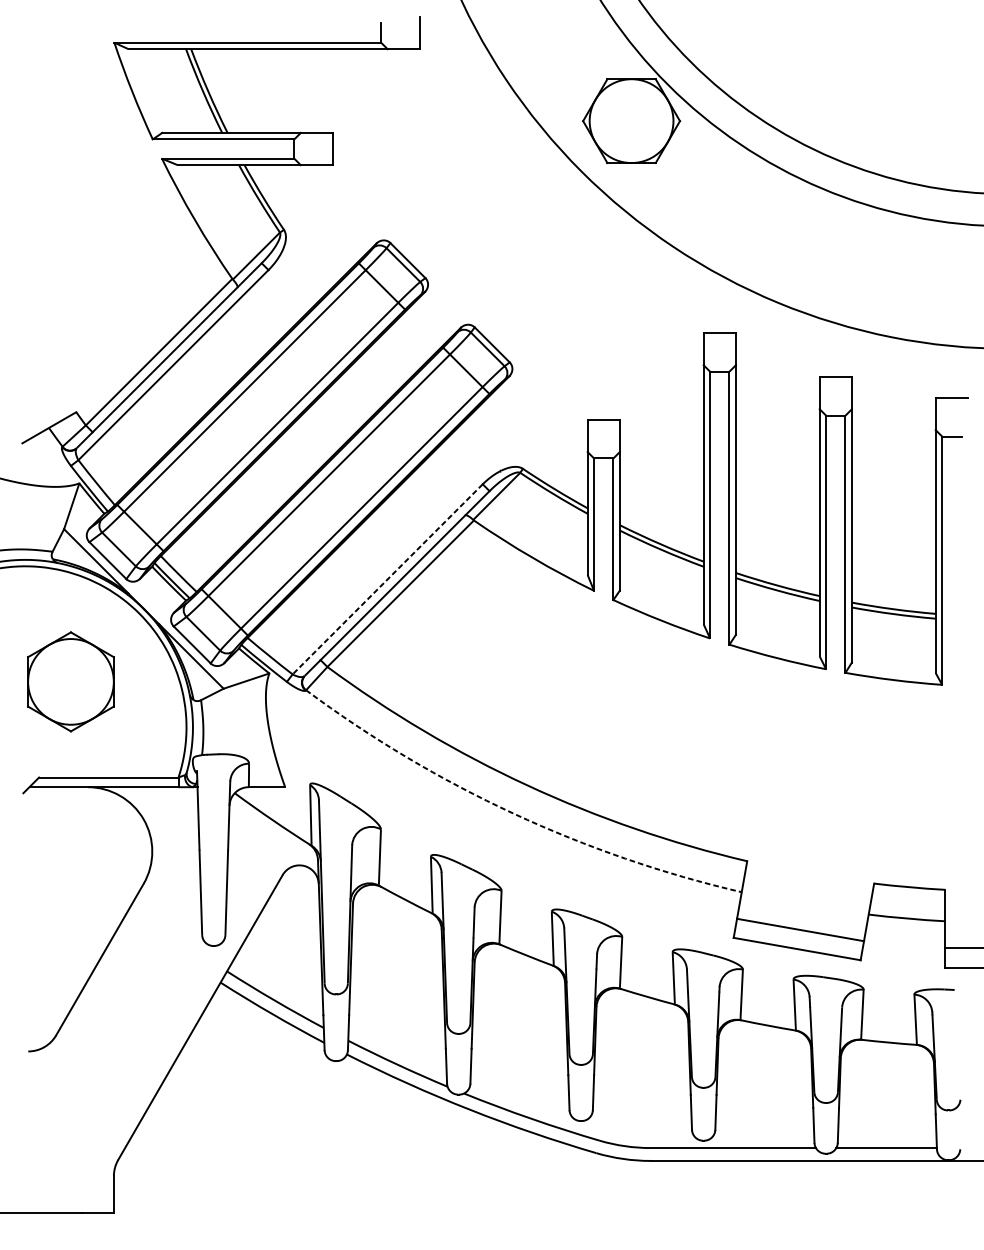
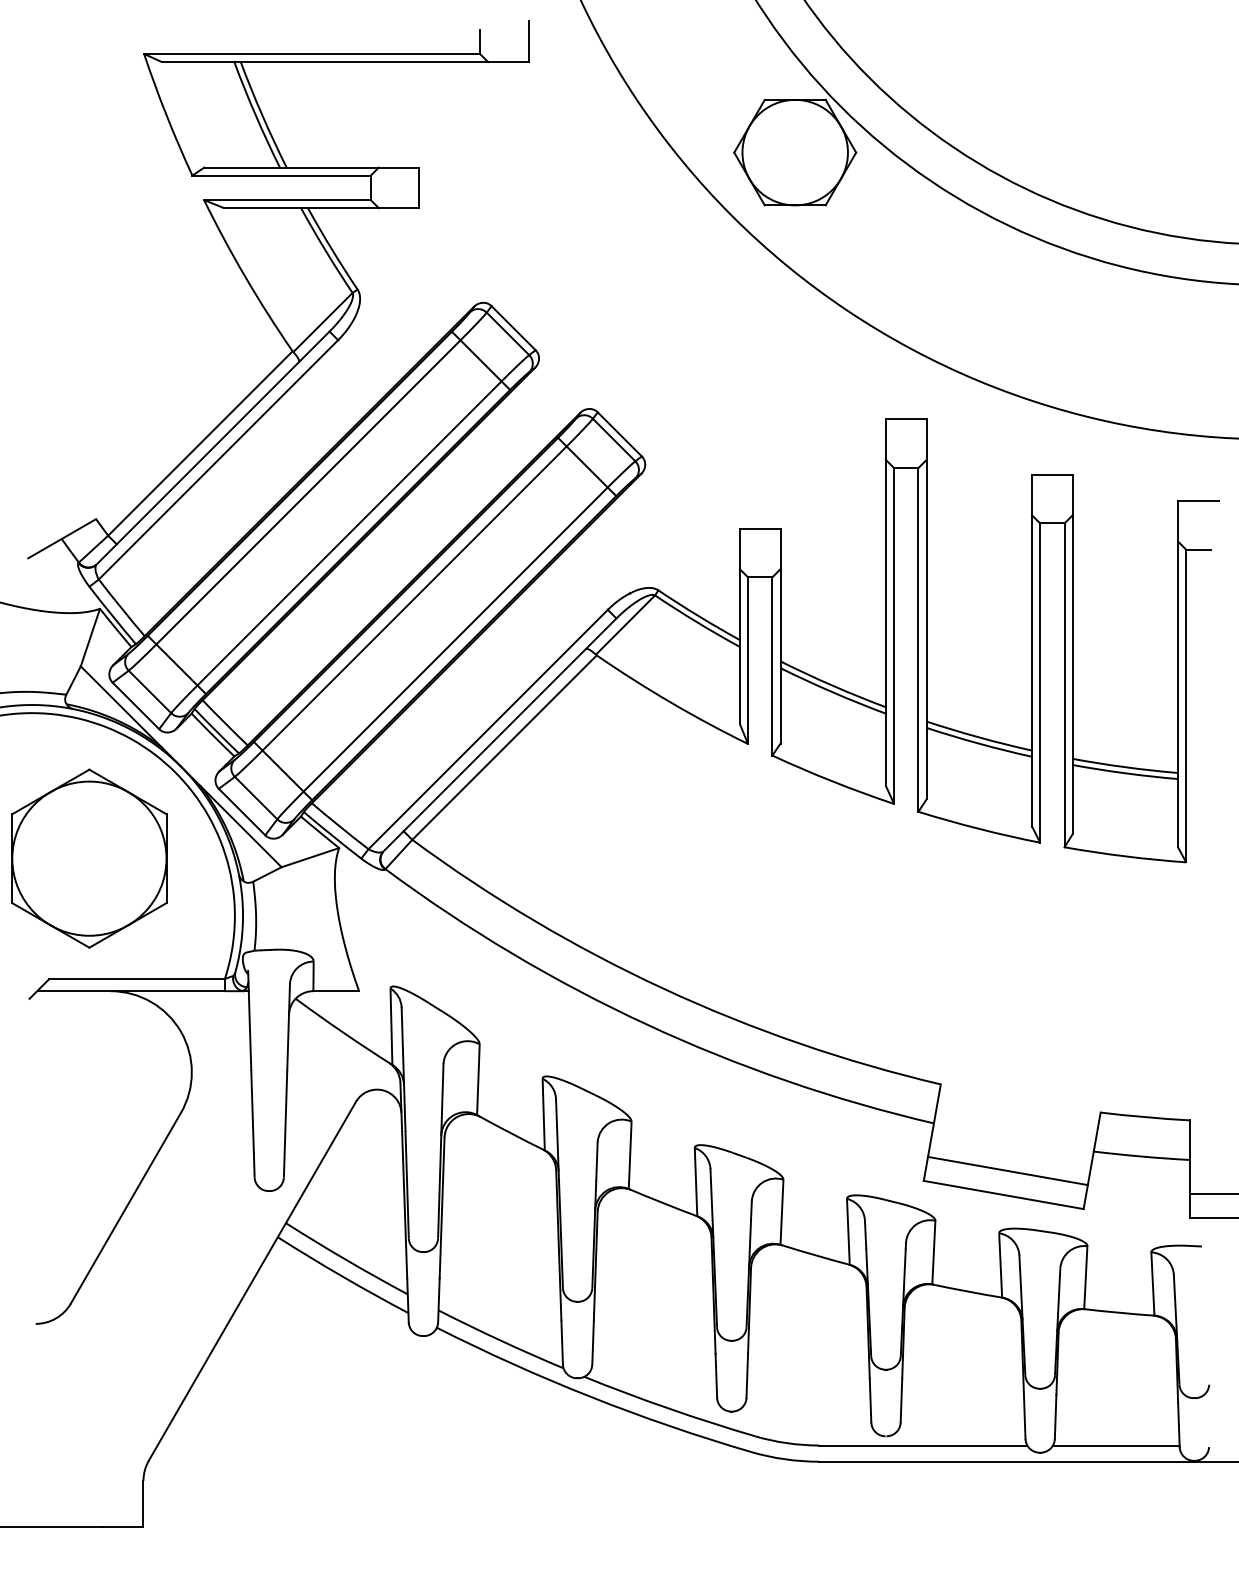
line: (387, 579) -> (487, 729), dashed -> solid
part: (71, 681) -> (89, 858), size x1.43
arc: (513, 813) -> (646, 1024), dashed -> solid

